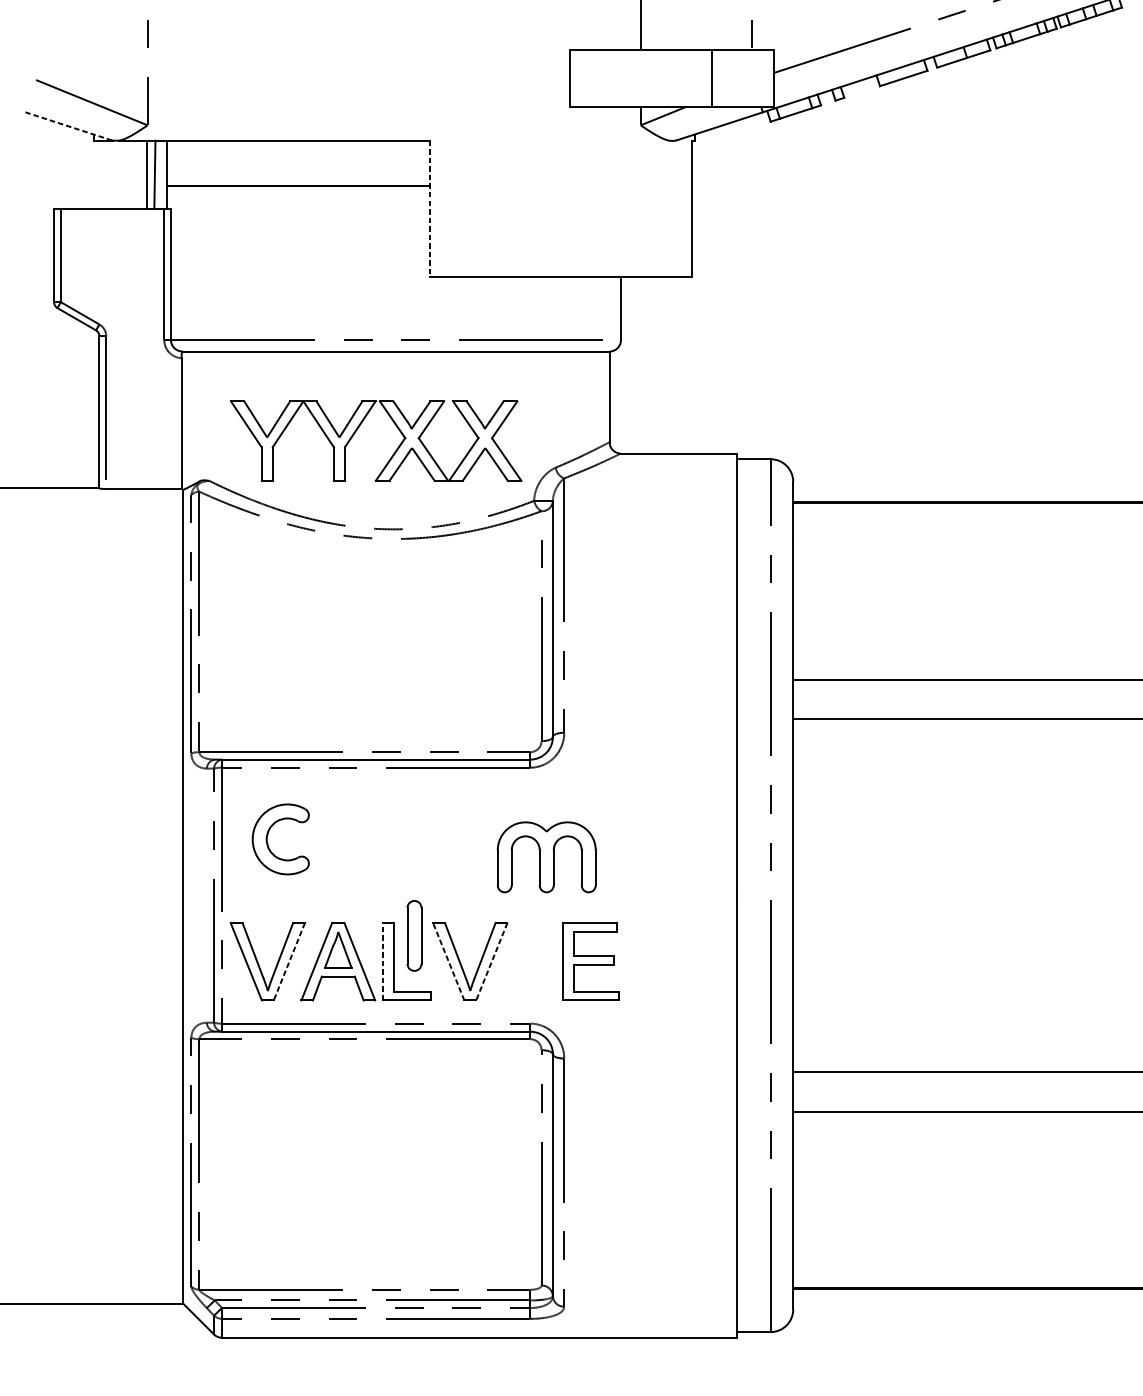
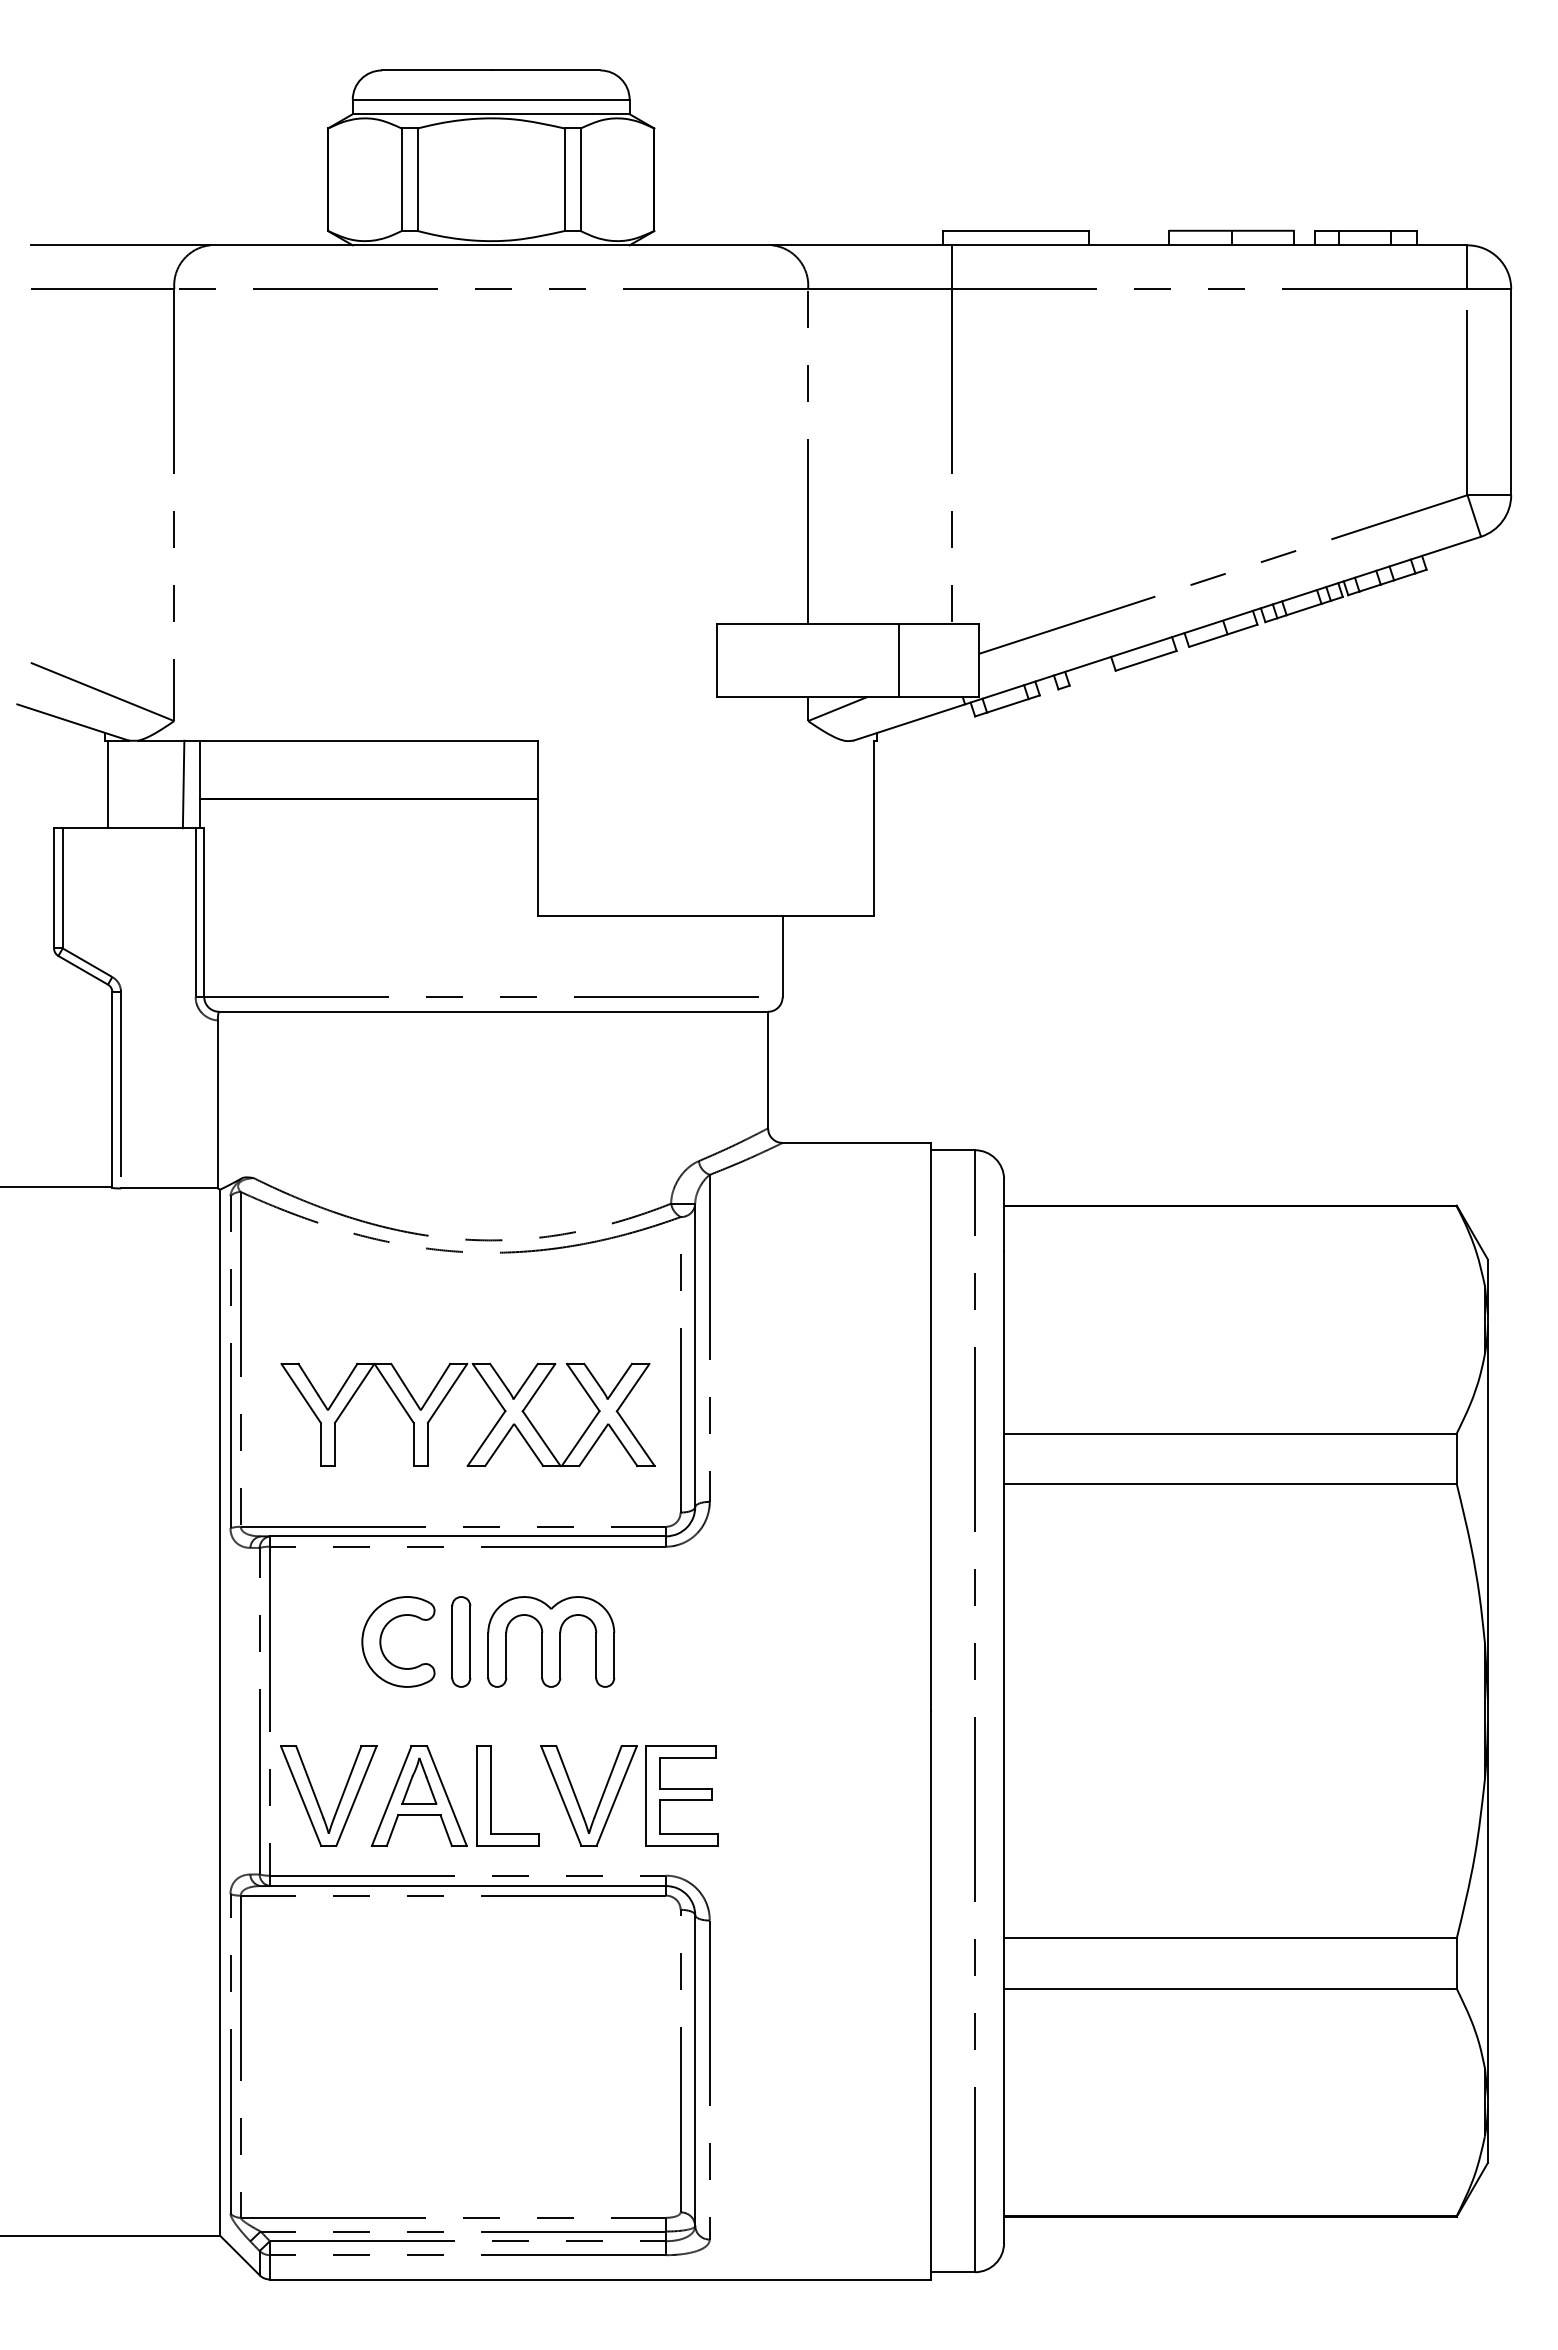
line: (68, 126) -> (72, 722), dashed -> solid
line: (147, 174) -> (107, 784), moved
line: (430, 208) -> (537, 828), dashed -> solid
part: (358, 428) -> (445, 1398), moved
part: (267, 839) -> (381, 1641), moved
part: (546, 856) -> (551, 1641), moved
part: (414, 935) -> (461, 1641), moved
part: (590, 961) -> (681, 1795), moved
line: (289, 962) -> (356, 1796), dashed -> solid
line: (383, 962) -> (477, 1796), dashed -> solid
line: (448, 962) -> (561, 1796), dashed -> solid
line: (491, 962) -> (616, 1796), dashed -> solid

